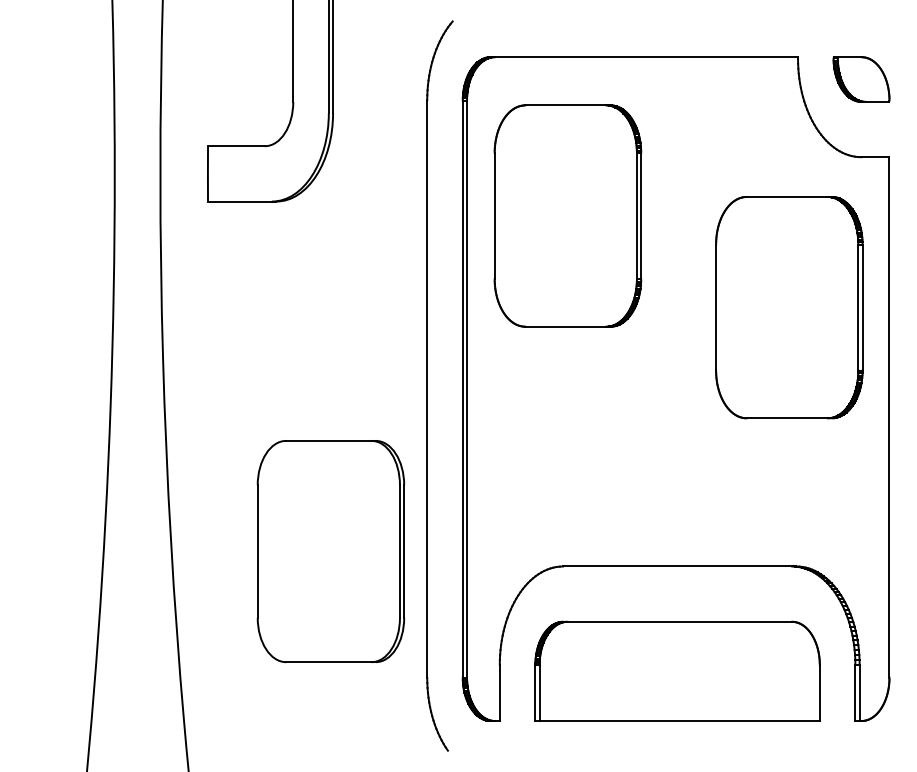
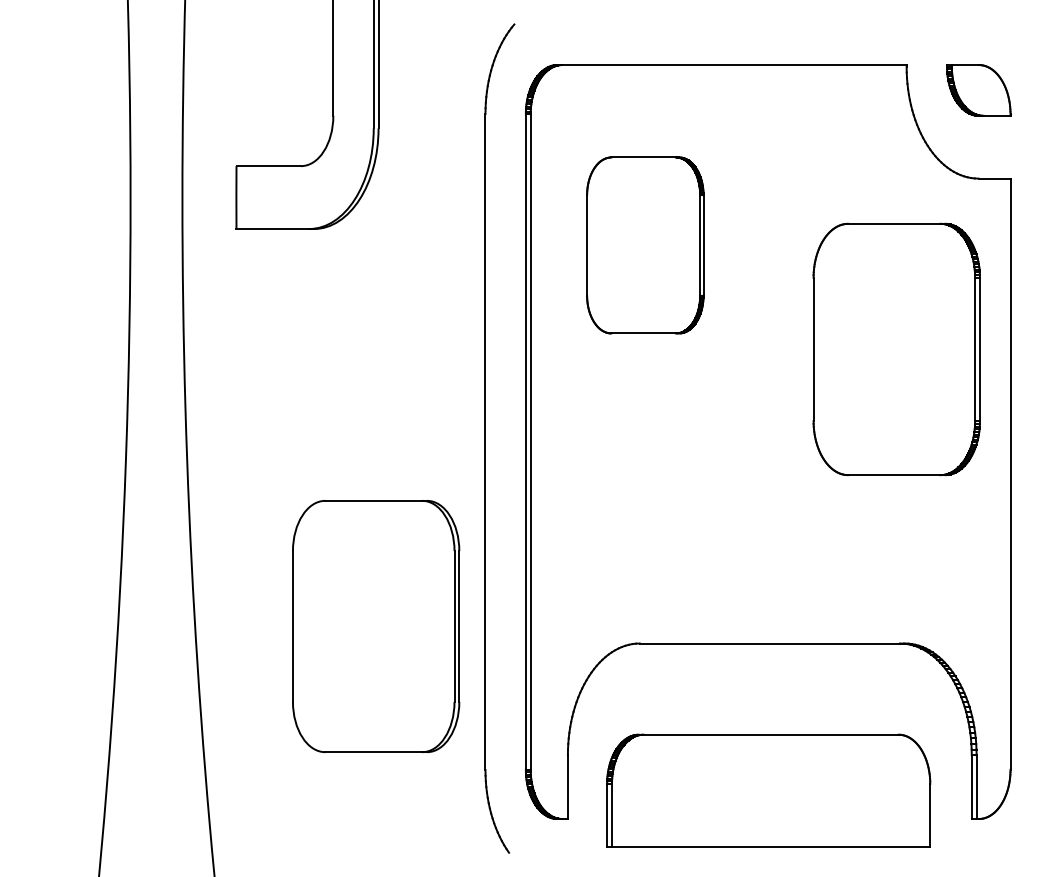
part: (567, 215) -> (644, 244), size x0.7
part: (677, 670) -> (768, 790), moved

